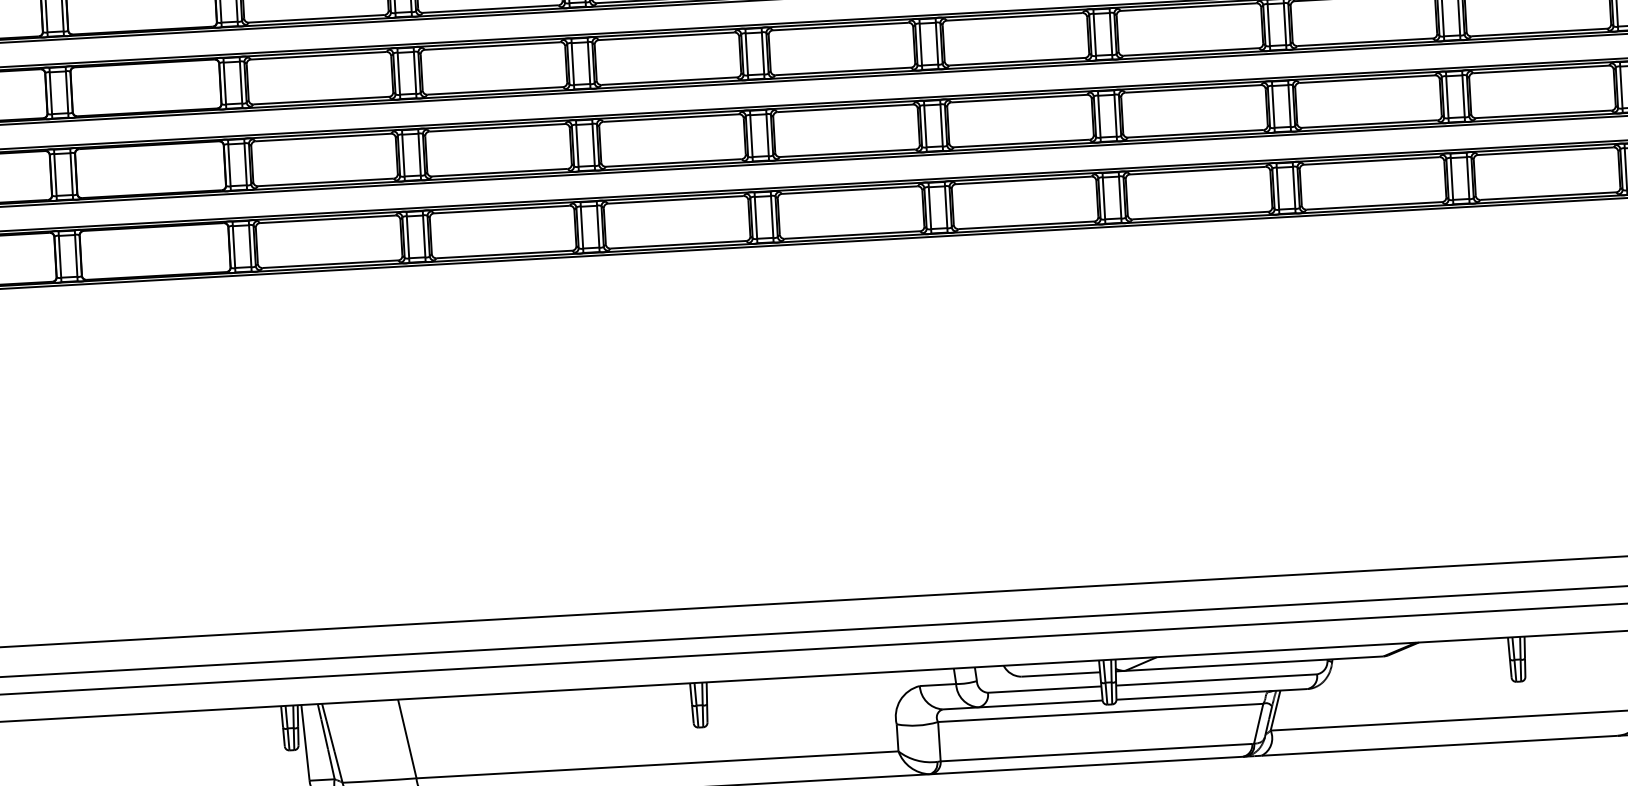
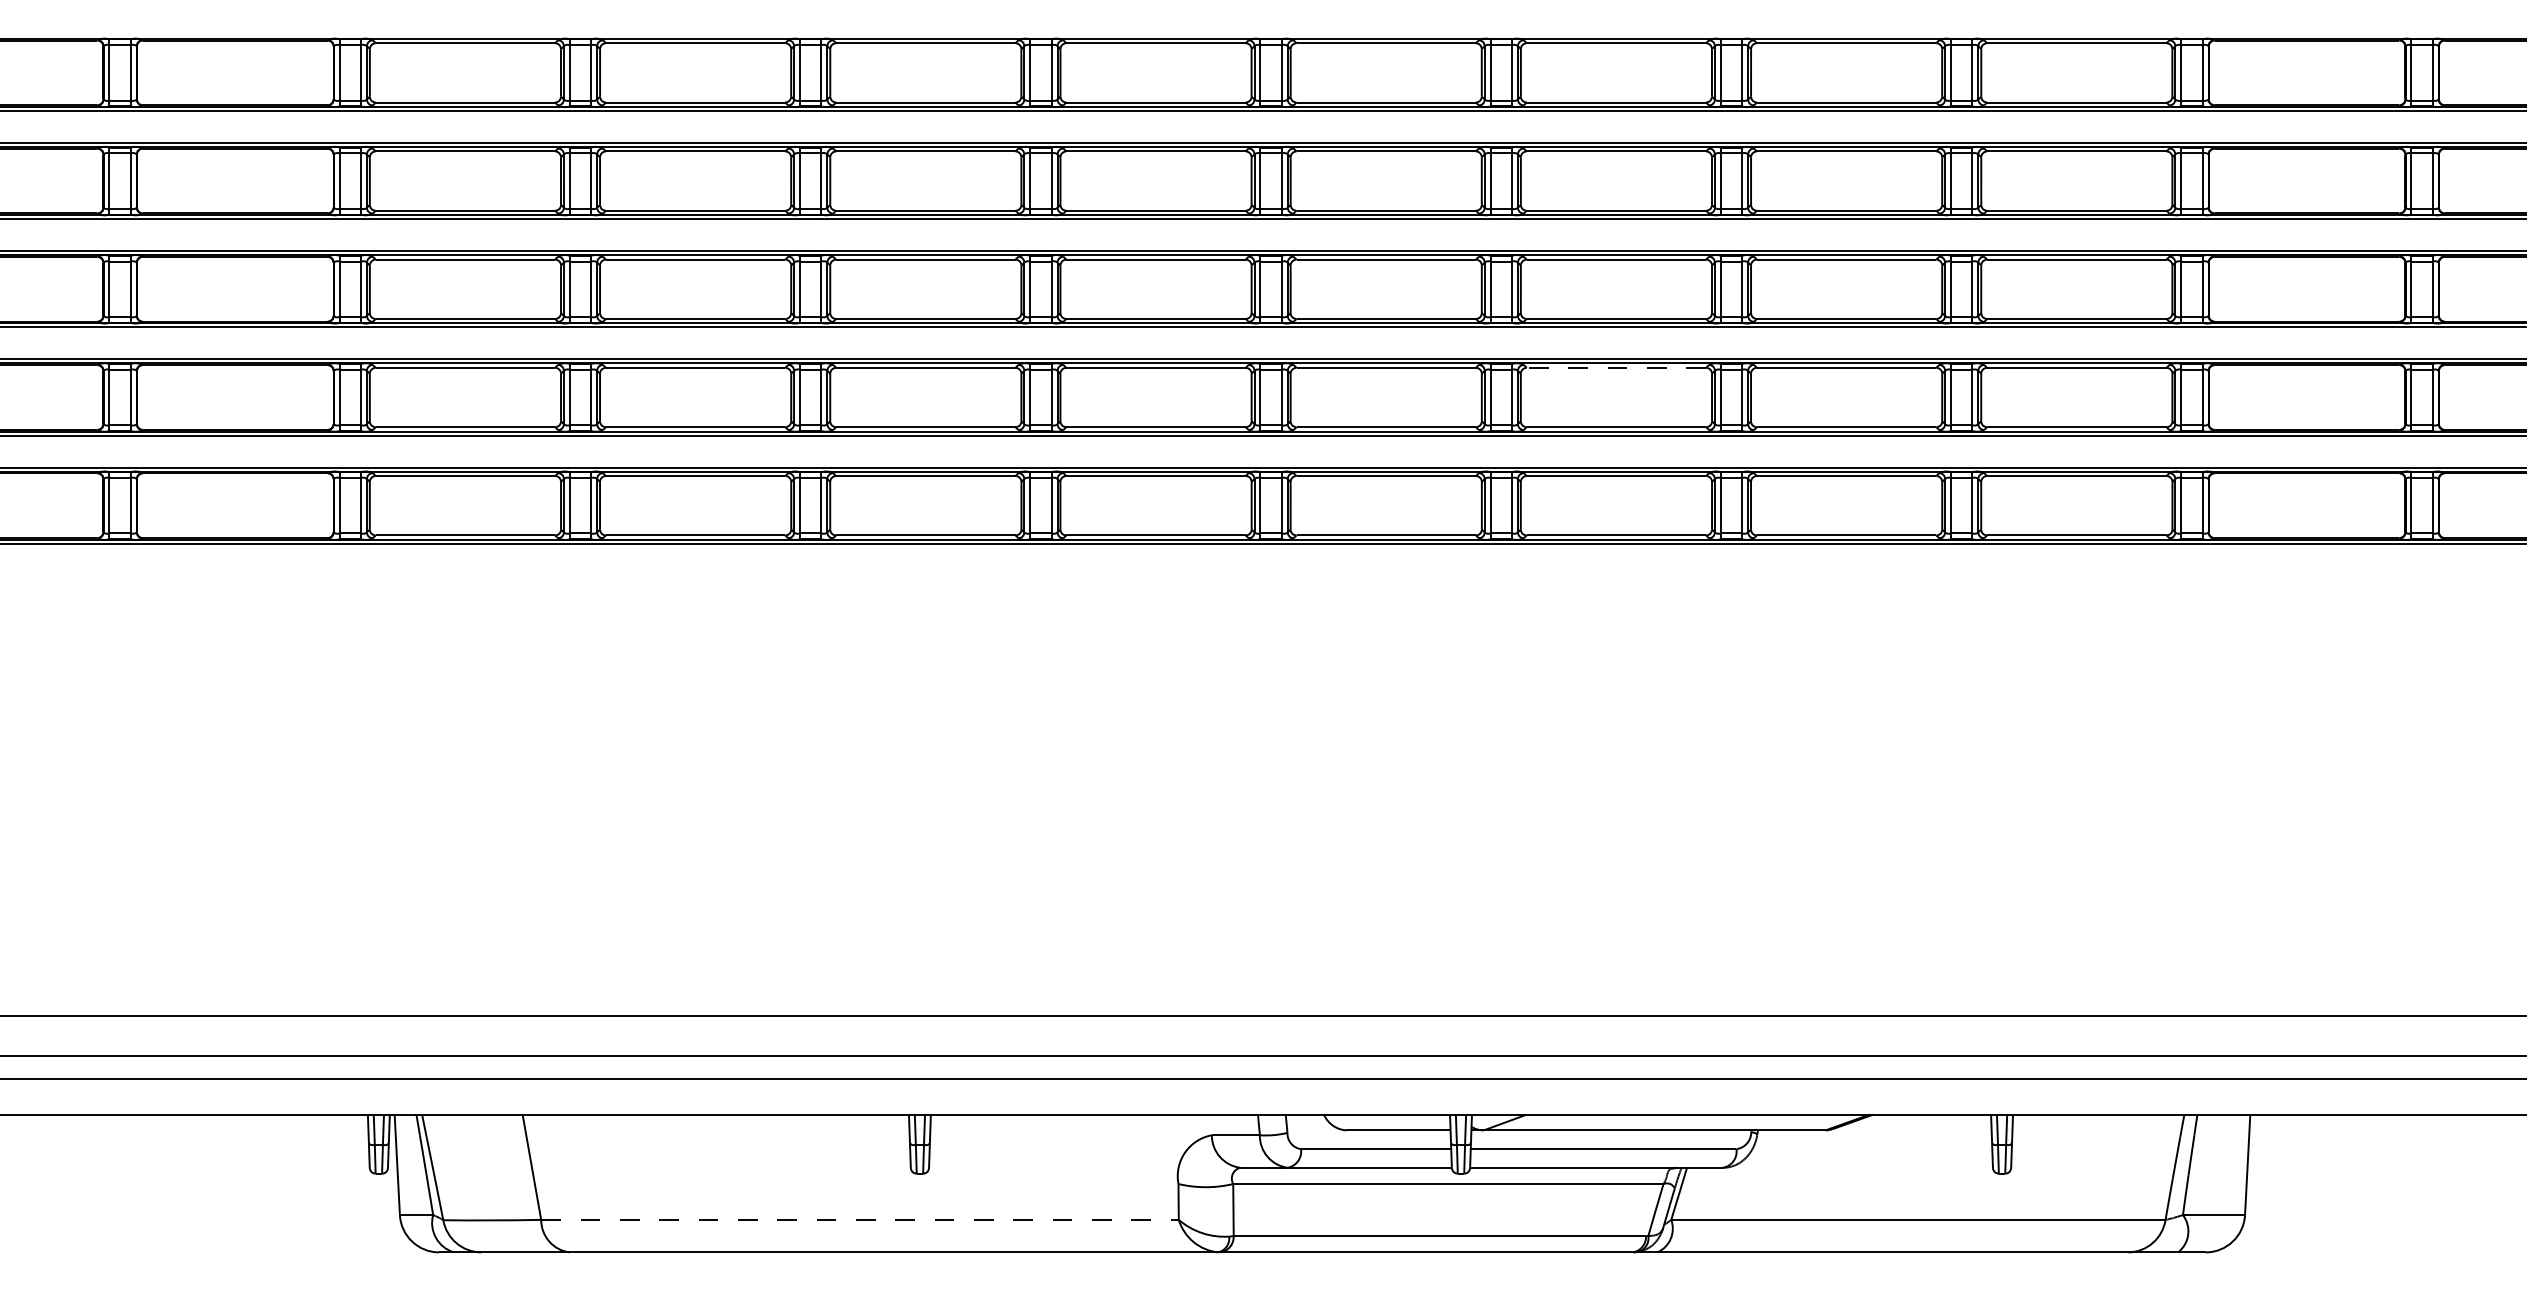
line: (1193, 88) -> (1616, 367), solid -> dashed
line: (657, 764) -> (859, 1219), solid -> dashed

